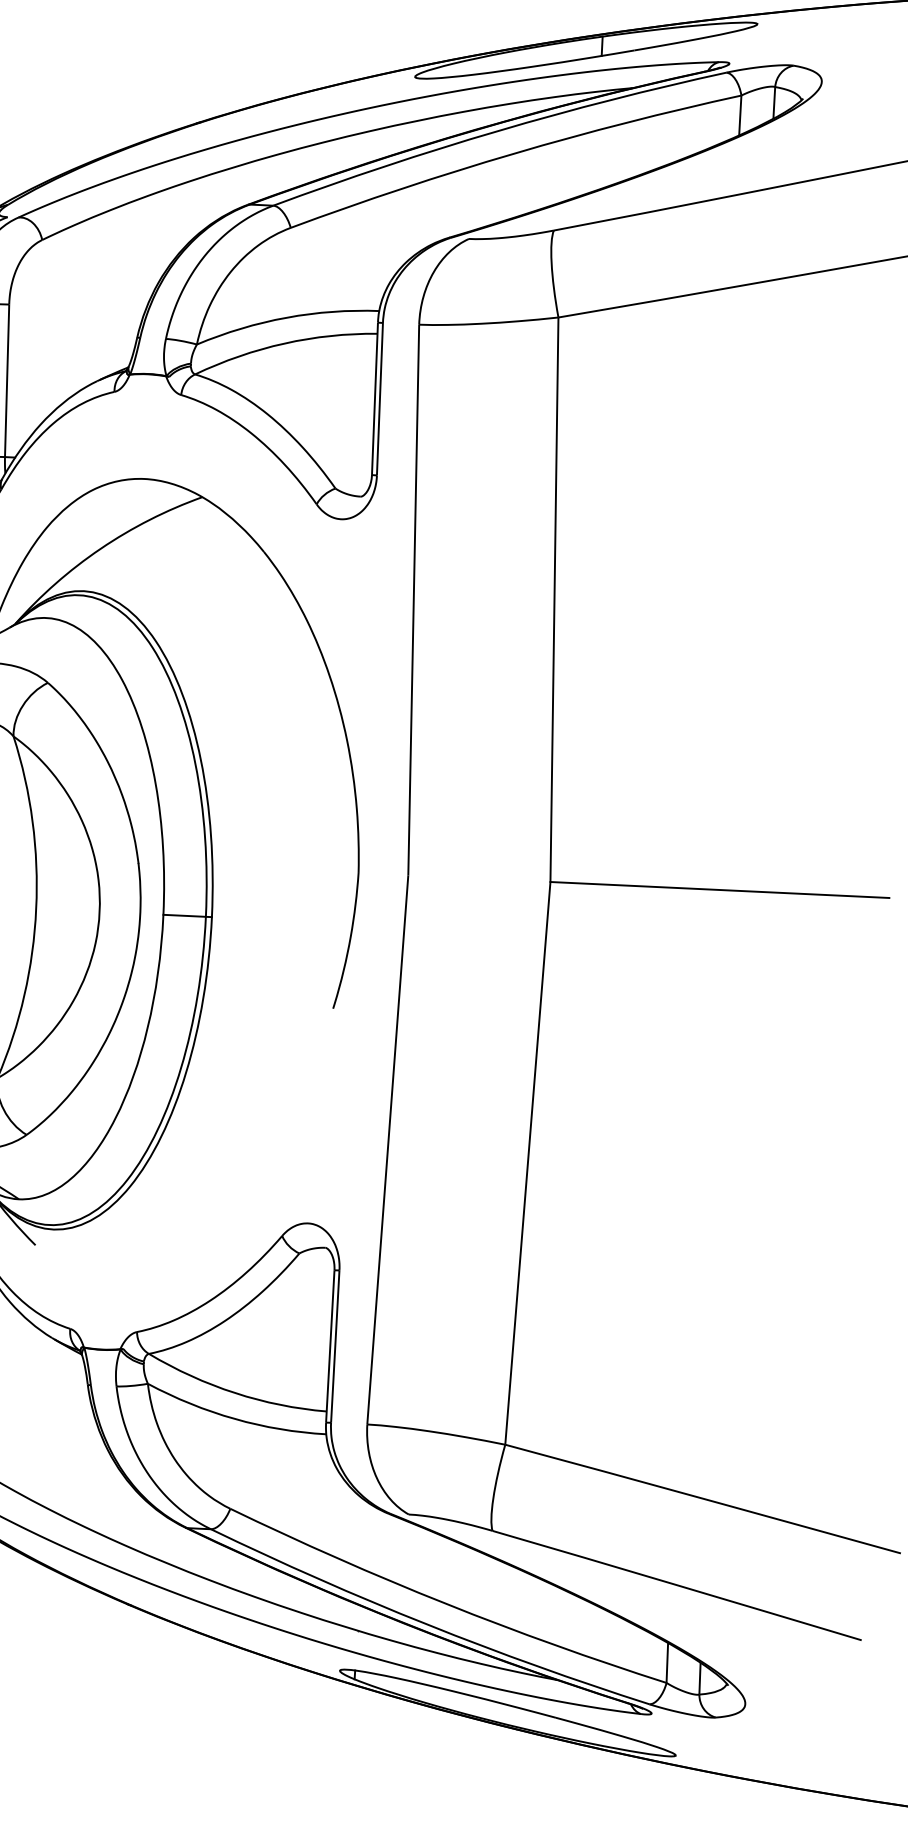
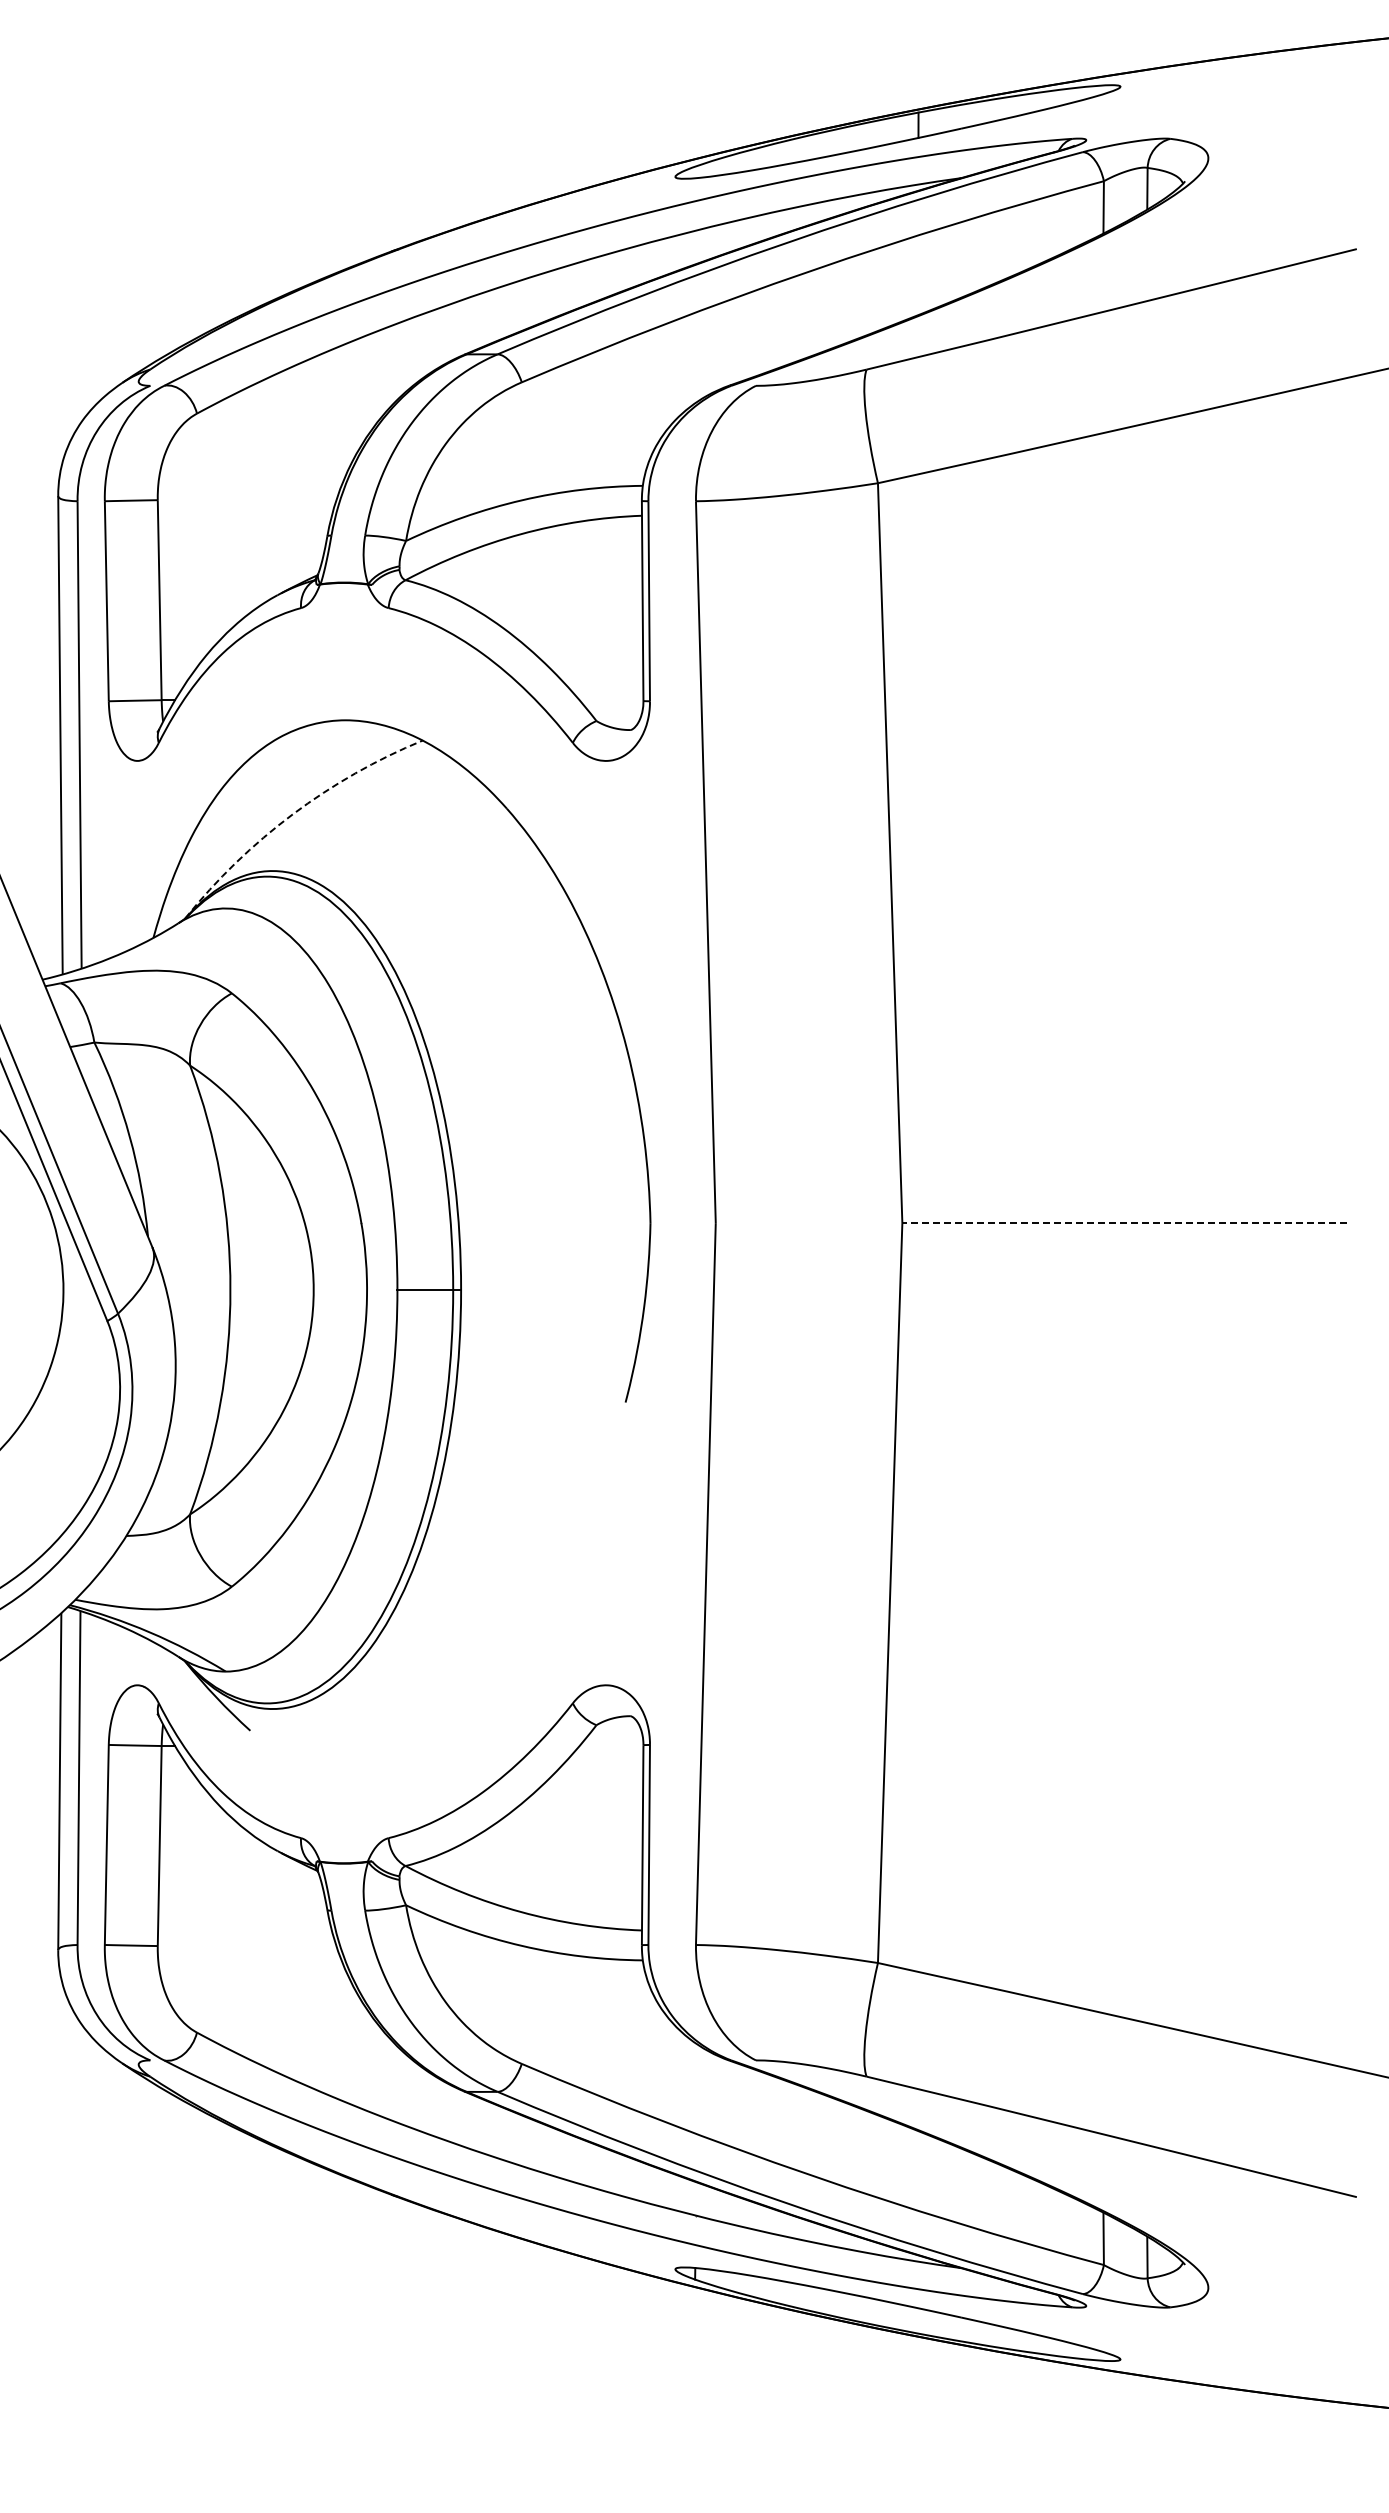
arc: (100, 548) -> (292, 814), solid -> dashed
line: (719, 890) -> (1124, 1223), solid -> dashed

